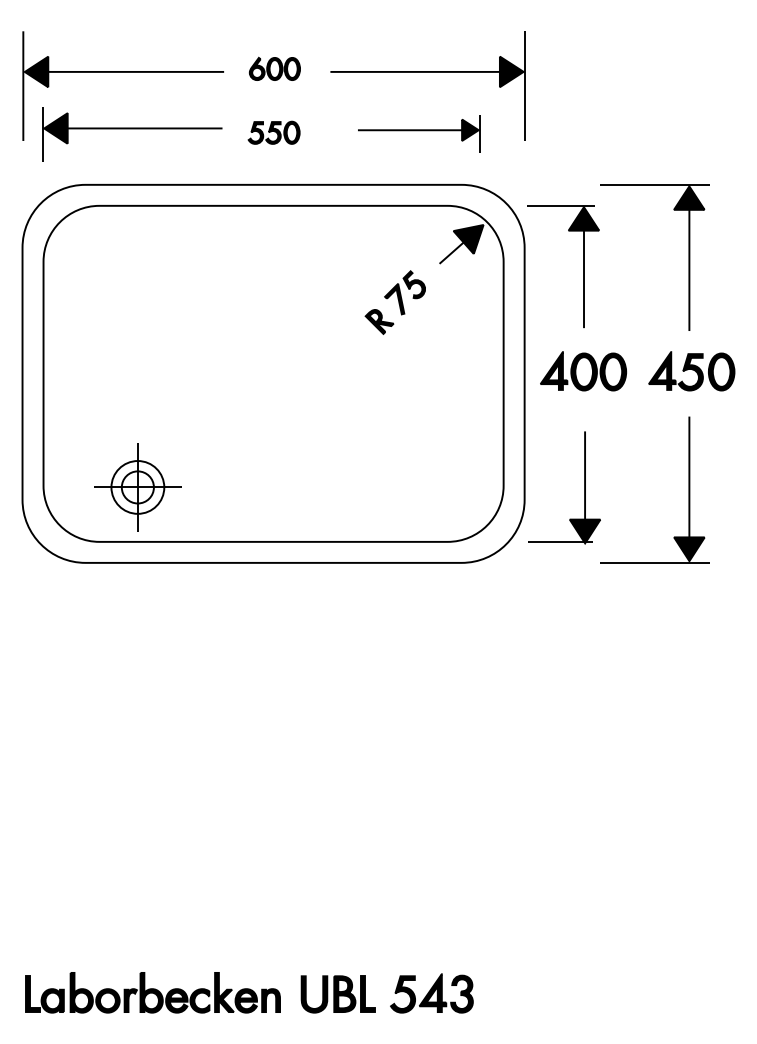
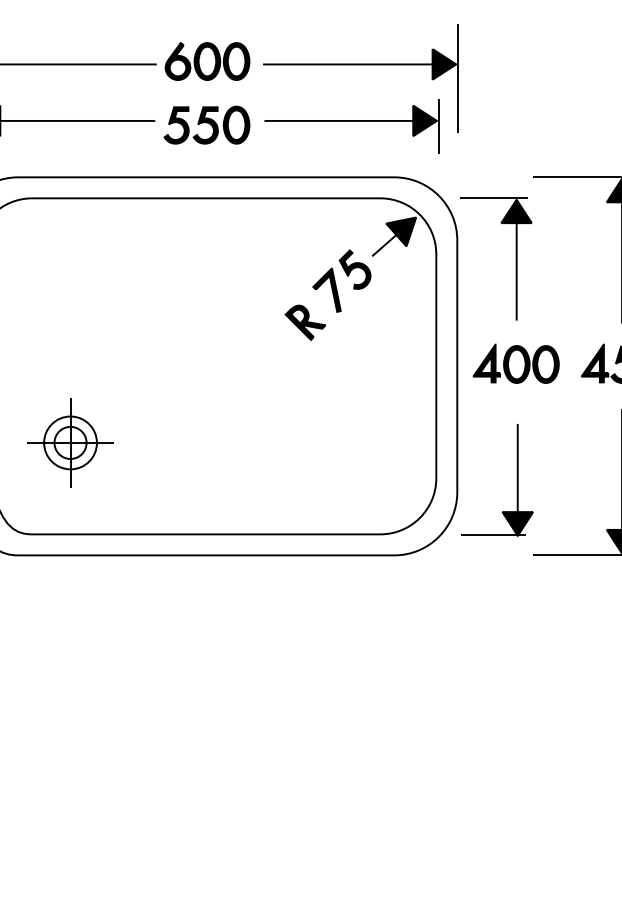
part: (274, 68) -> (207, 61), size x1.67
part: (273, 132) -> (206, 125), size x1.67
part: (418, 134) -> (351, 127), size x1.43
part: (395, 302) -> (328, 295), size x1.43
part: (137, 487) -> (70, 443), moved

